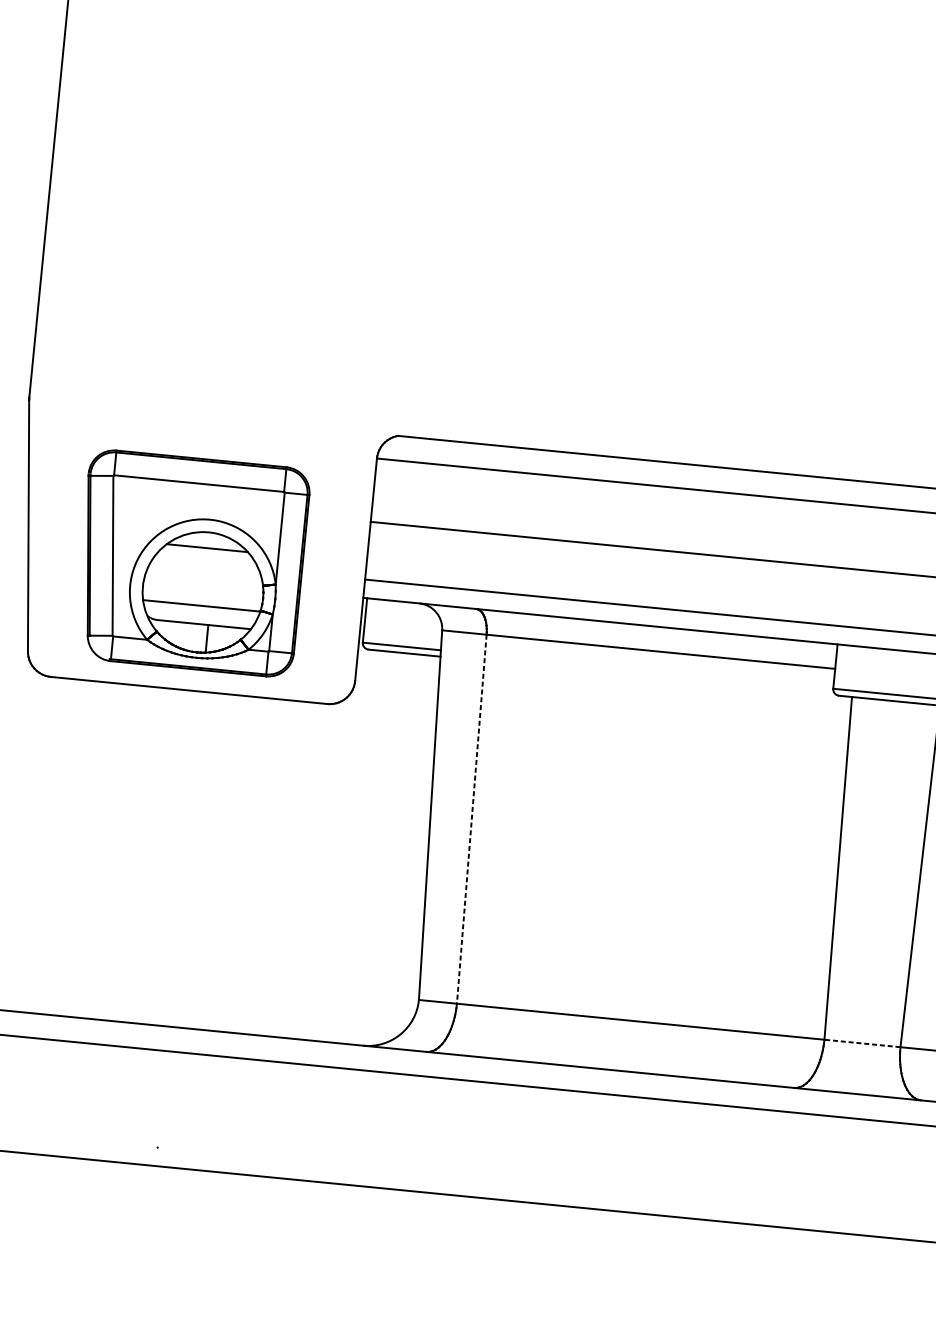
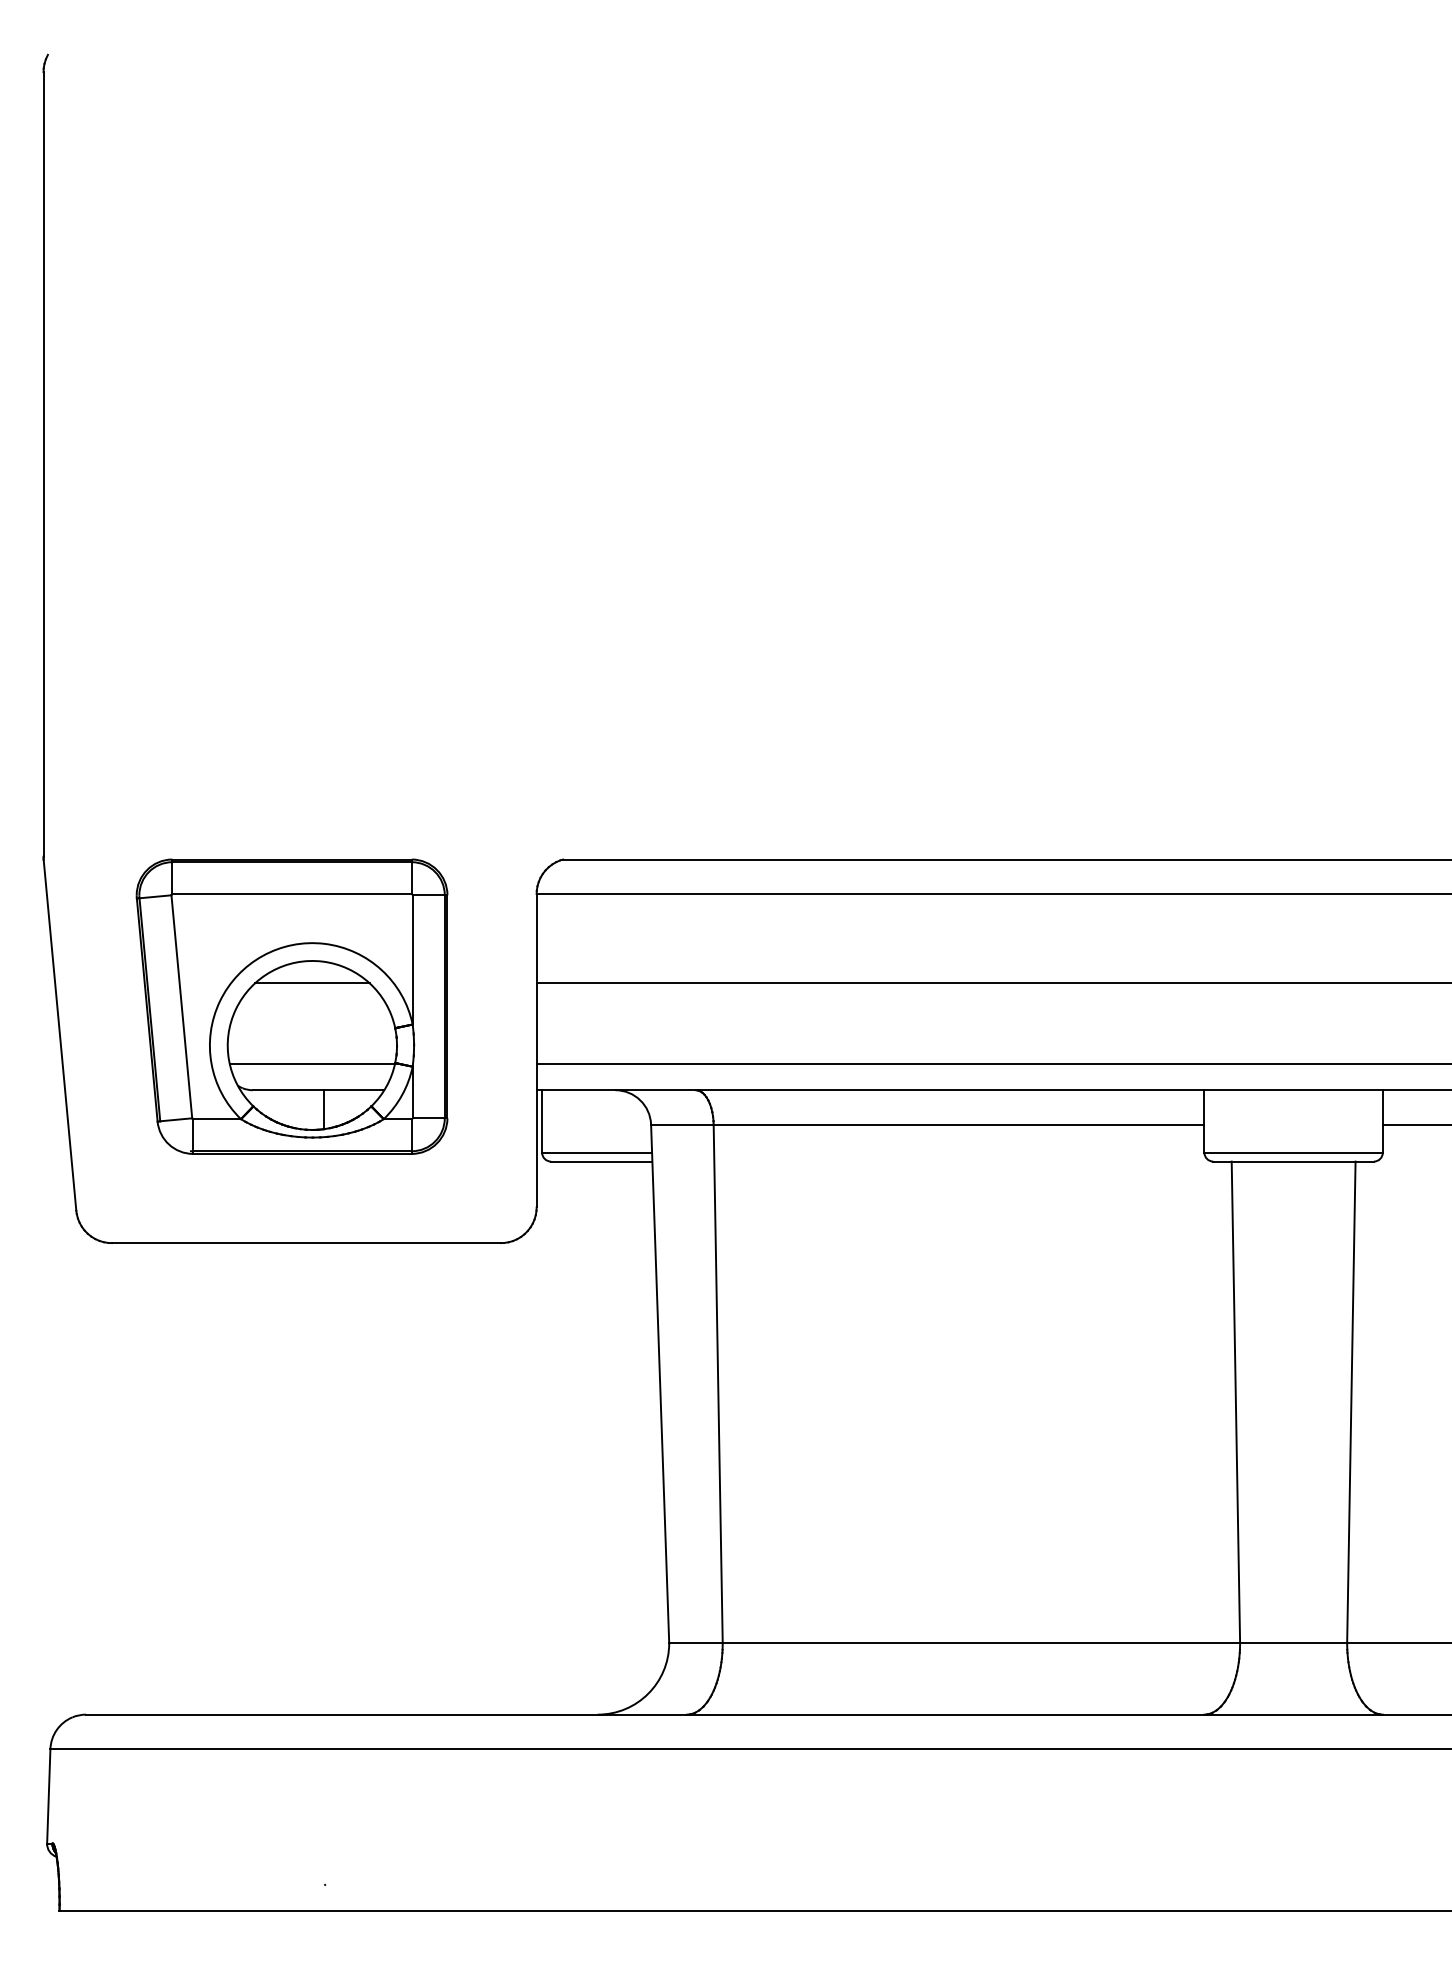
part: (190, 563) -> (291, 1006), moved
line: (471, 819) -> (718, 1384), dashed -> solid
line: (862, 1043) -> (1293, 1643), dashed -> solid

